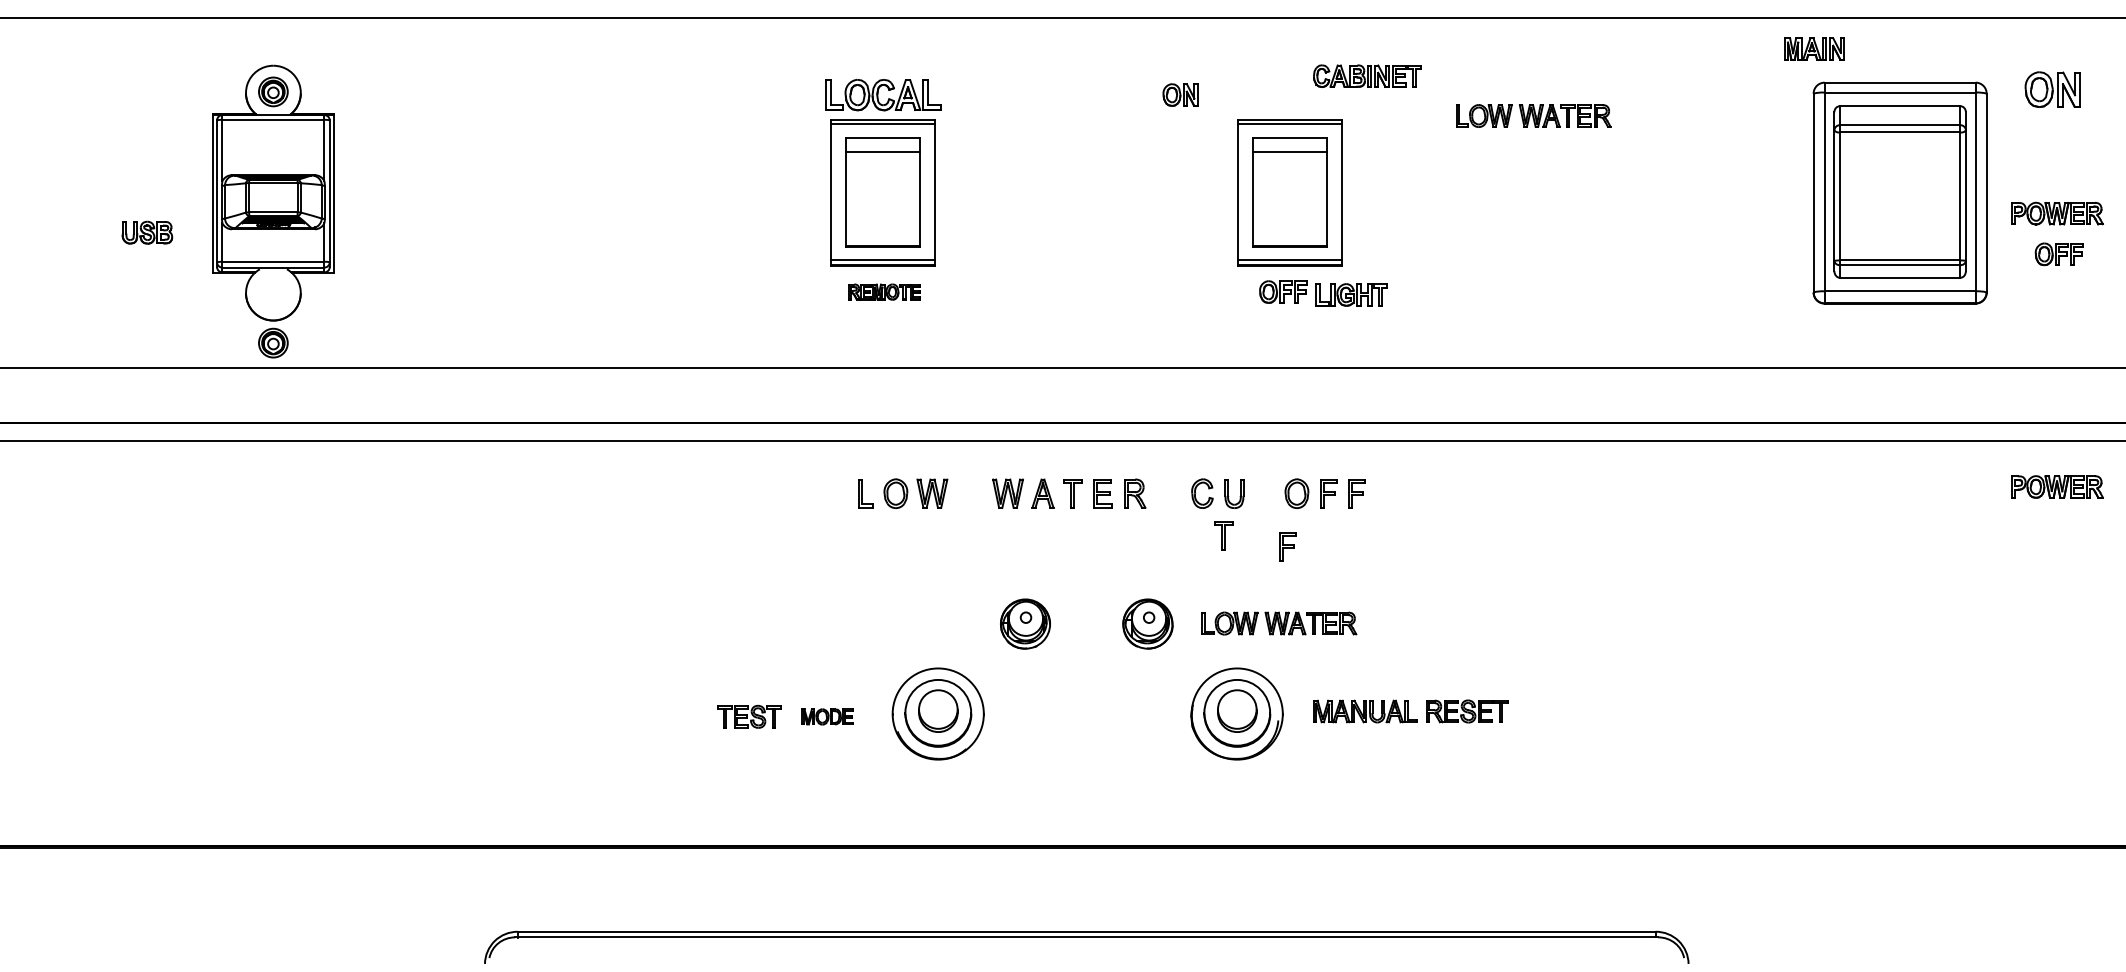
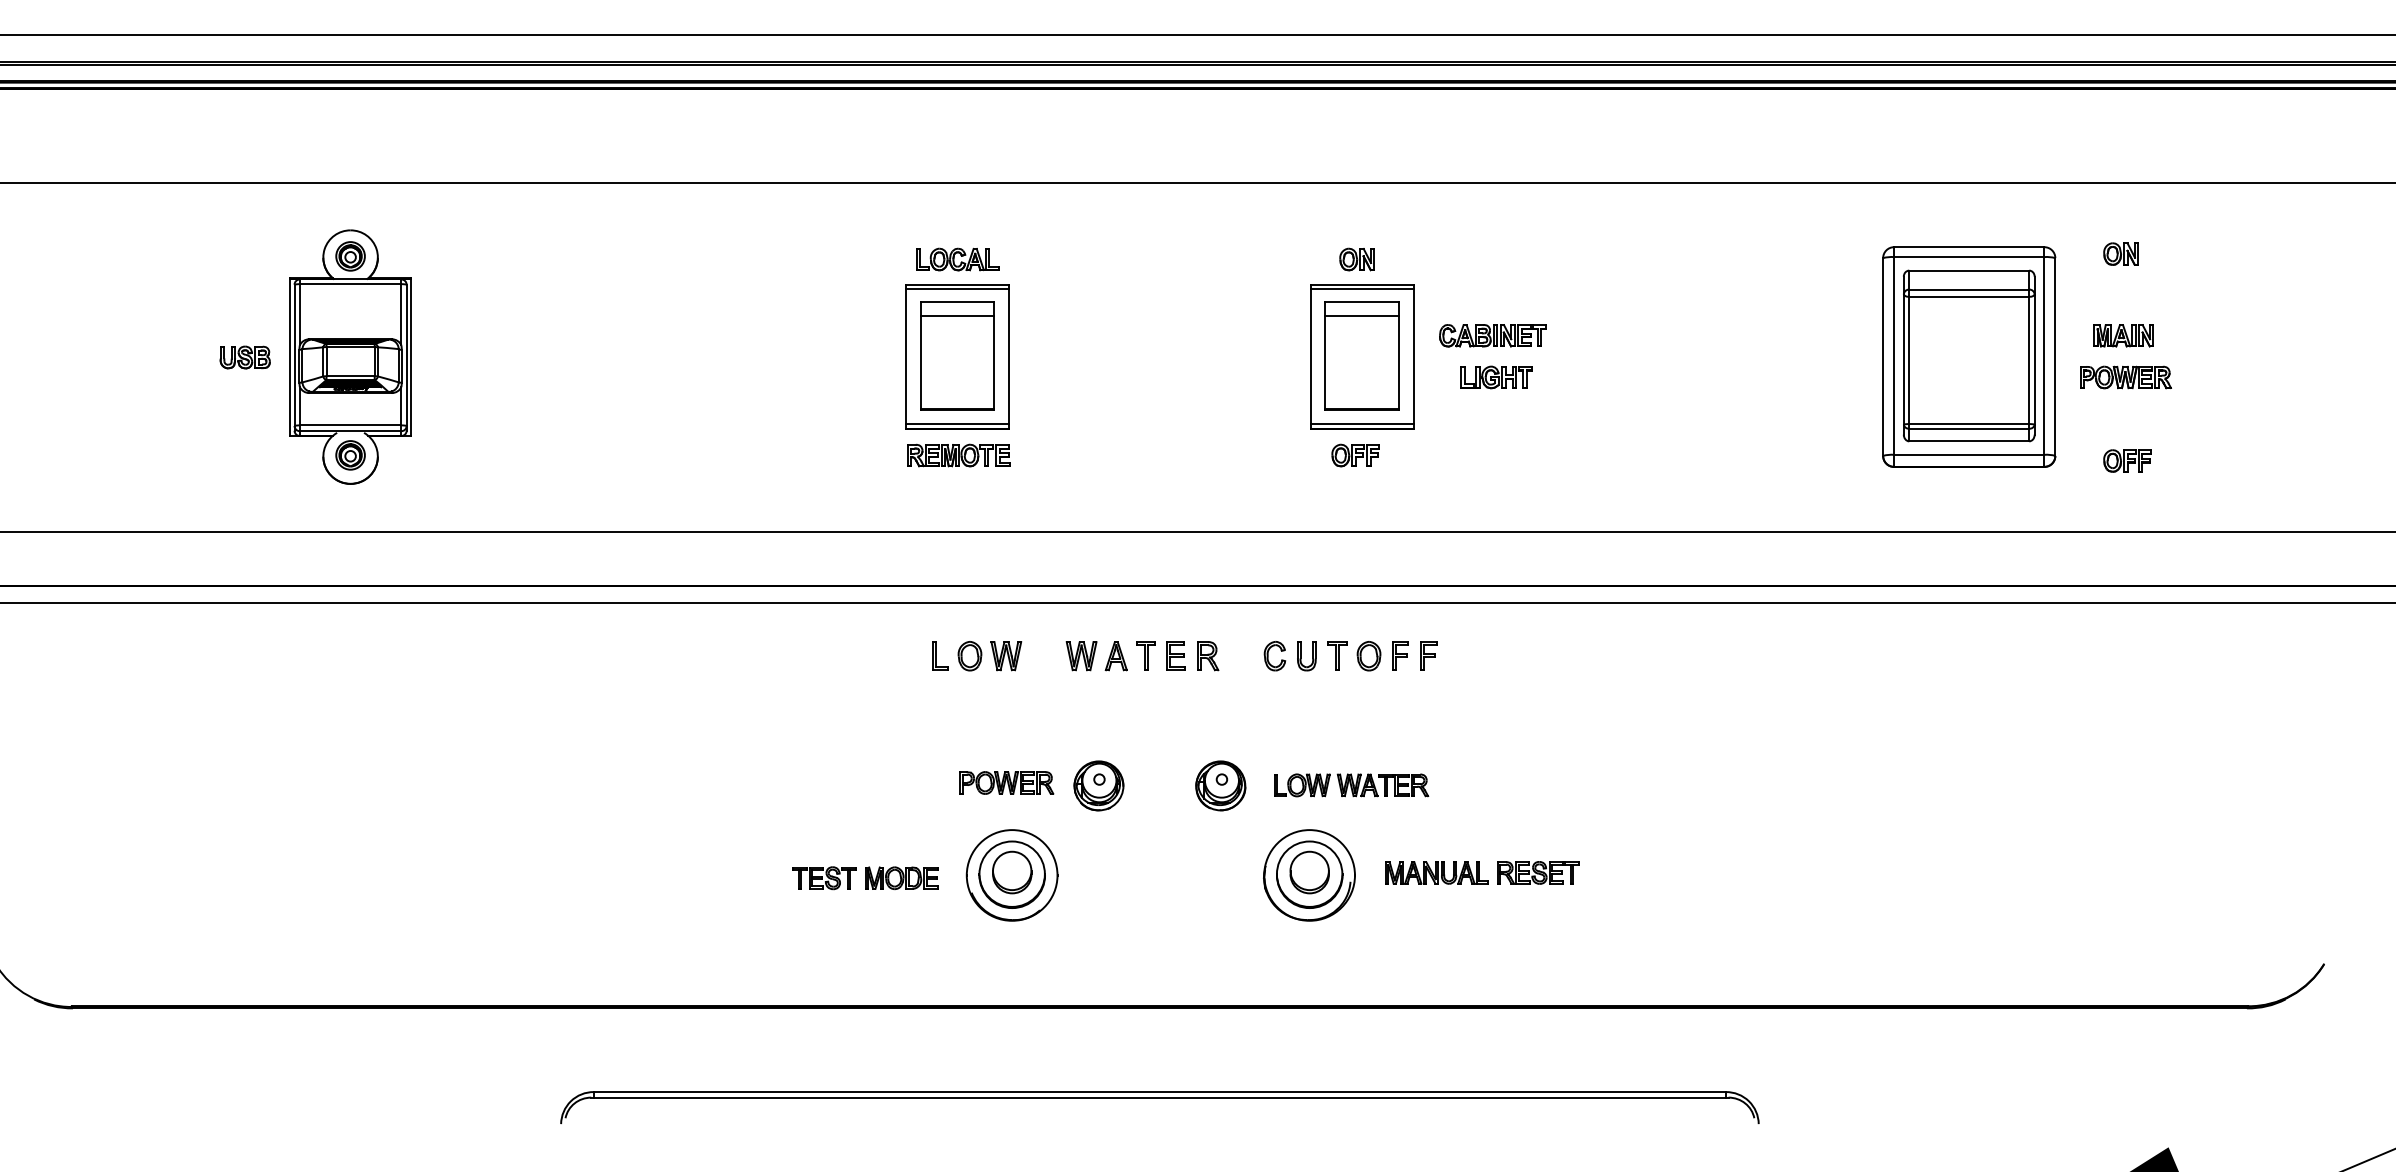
part: (1813, 48) -> (2123, 335), moved
part: (1366, 75) -> (1492, 335), moved
part: (2052, 89) -> (2120, 253), size x0.62
part: (883, 95) -> (957, 259), size x0.71
part: (1179, 95) -> (1356, 259), moved
part: (1533, 116) -> (1604, 280), removed
part: (146, 232) -> (244, 357), moved
part: (2059, 253) -> (2127, 460), moved
part: (884, 292) -> (958, 455), size x1.43
part: (1351, 295) -> (1496, 377), moved
part: (273, 343) -> (350, 455), moved
part: (2057, 486) -> (2125, 649), removed
part: (1224, 535) -> (1337, 655), moved
part: (1287, 546) -> (1359, 708), removed
part: (932, 620) -> (1006, 782), added
part: (827, 717) -> (901, 878), size x1.43

